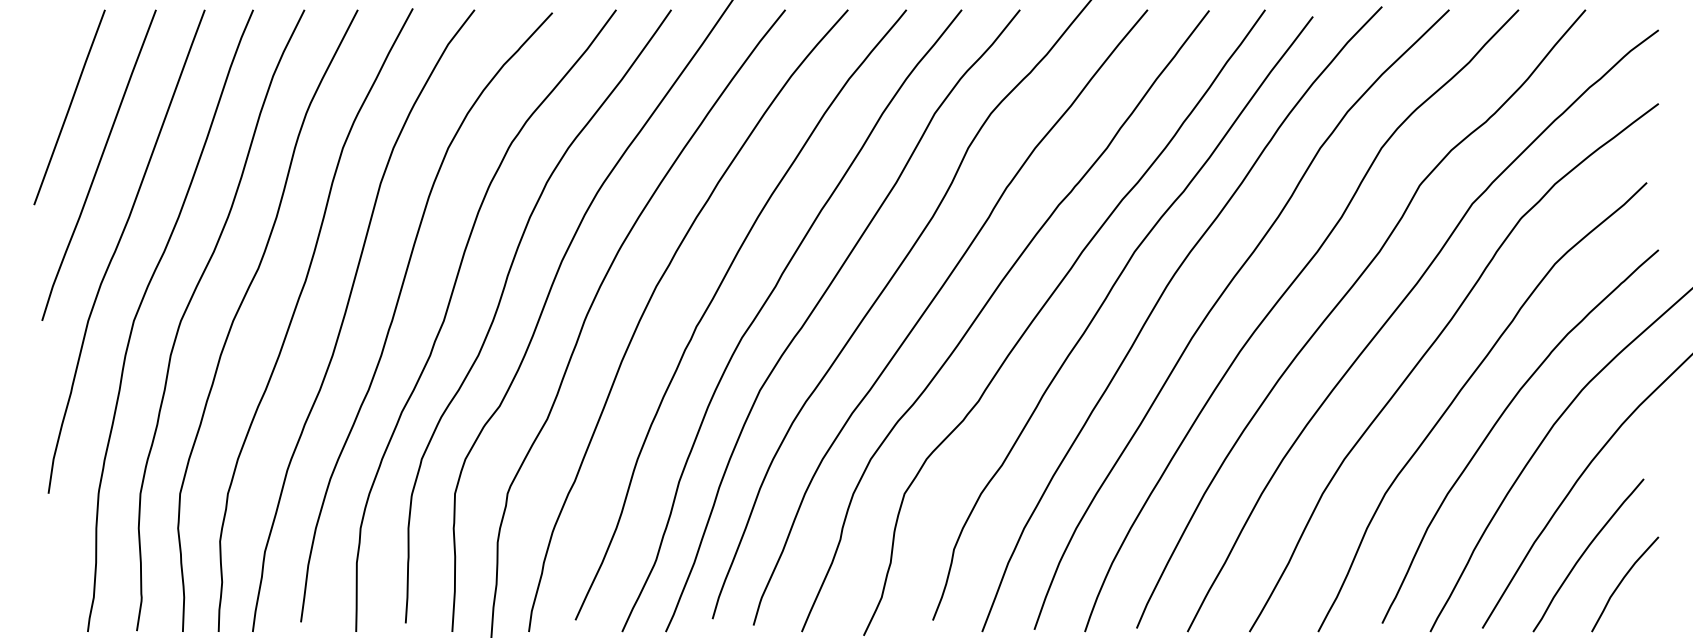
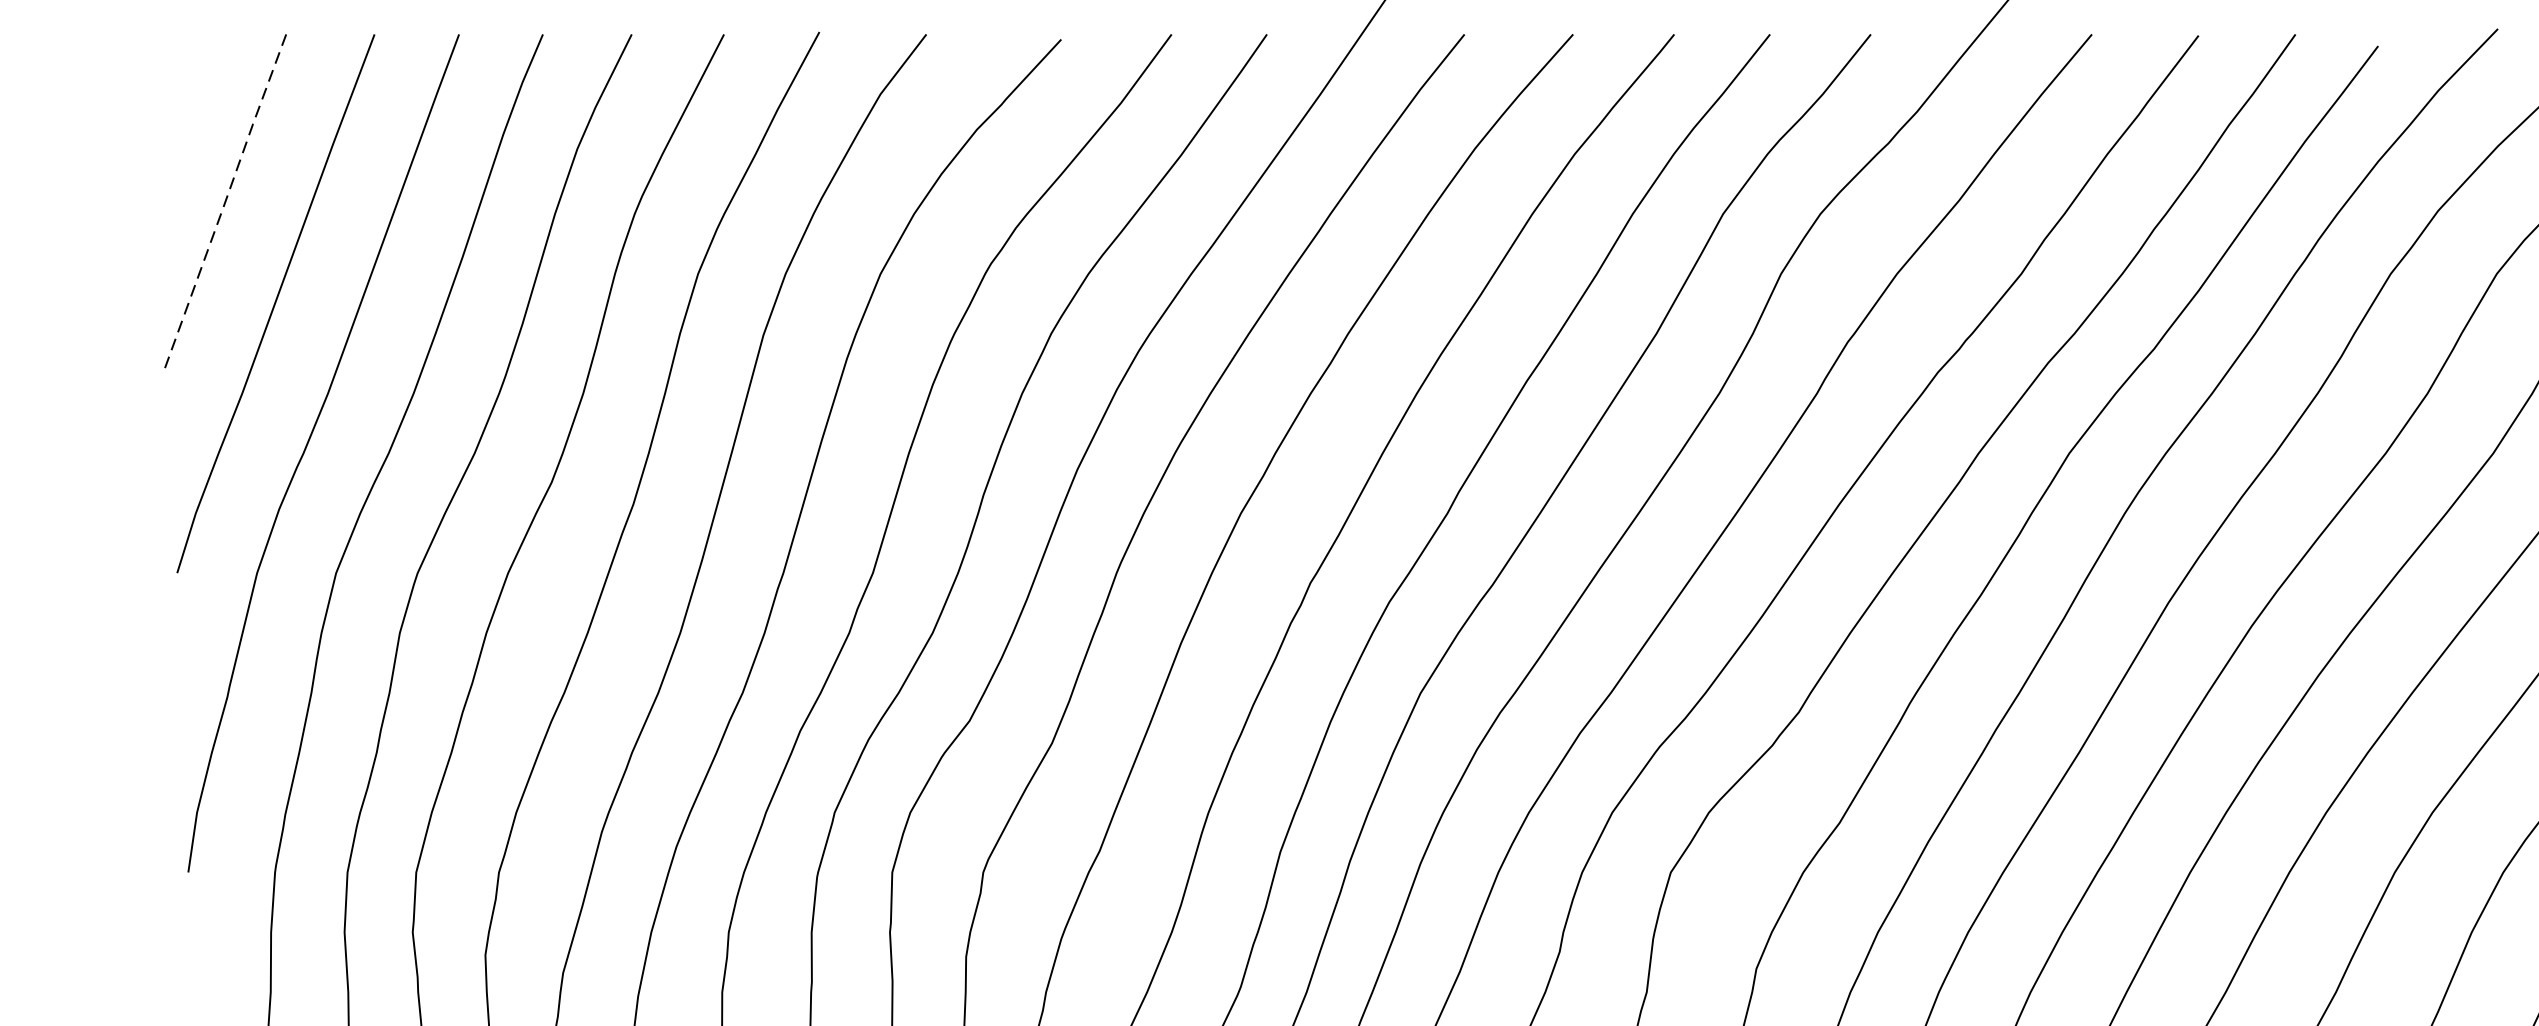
line: (69, 107) -> (224, 203), solid -> dashed

